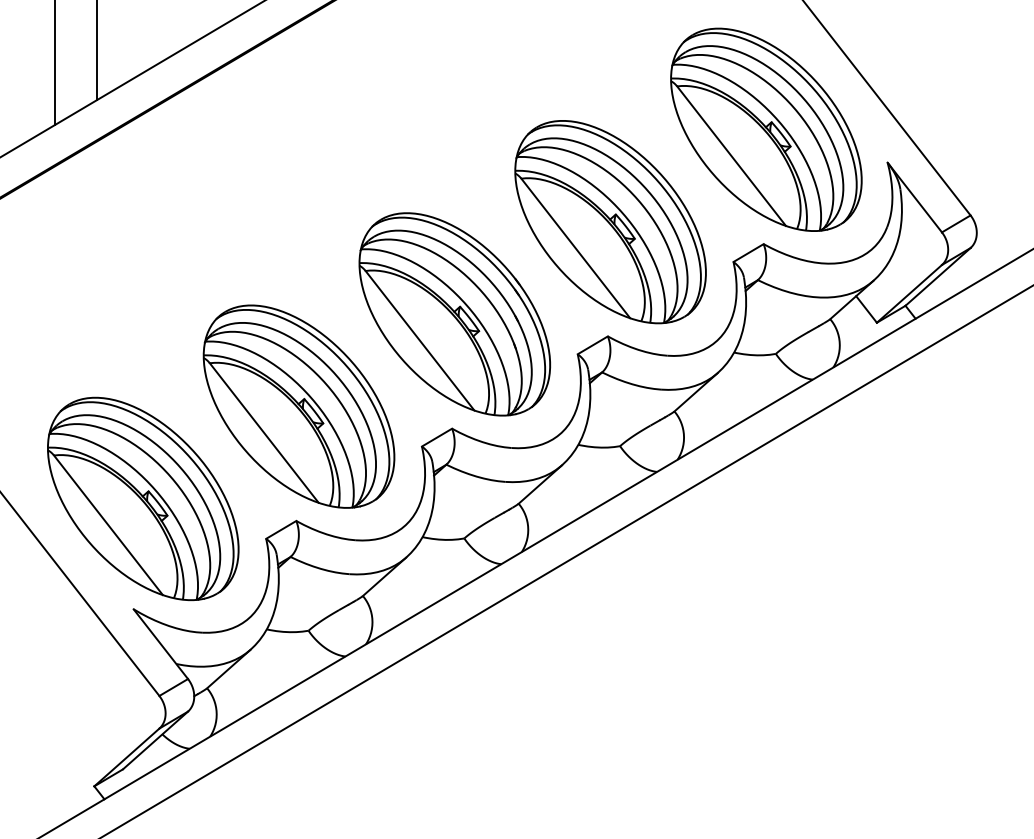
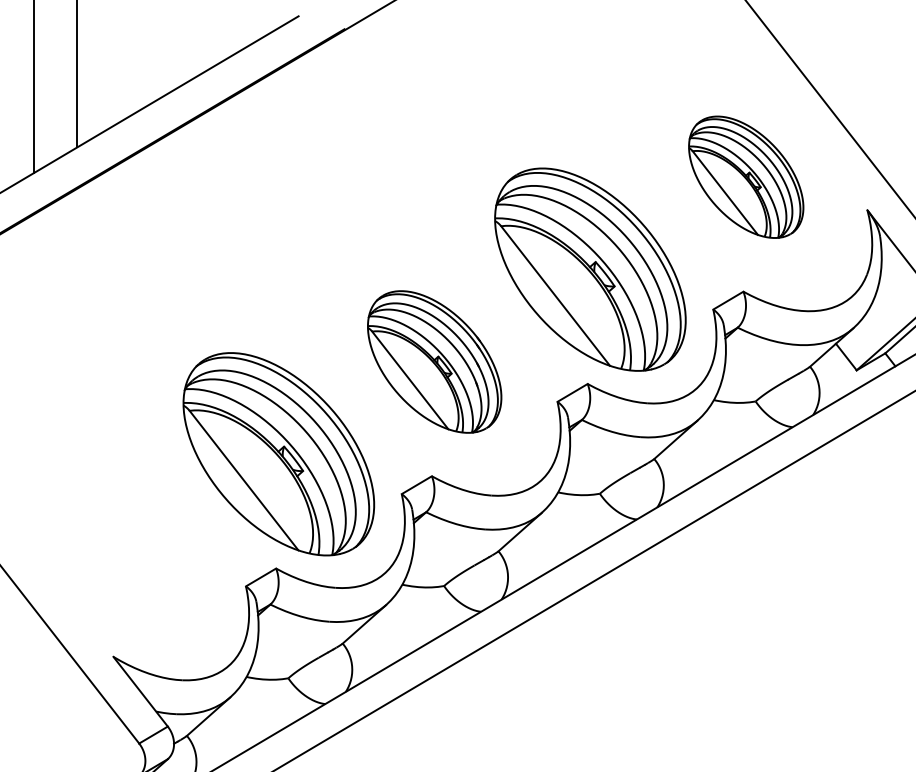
part: (766, 129) -> (746, 177), size x0.6
part: (454, 314) -> (434, 362), size x0.7
part: (143, 498) -> (123, 546), removed

